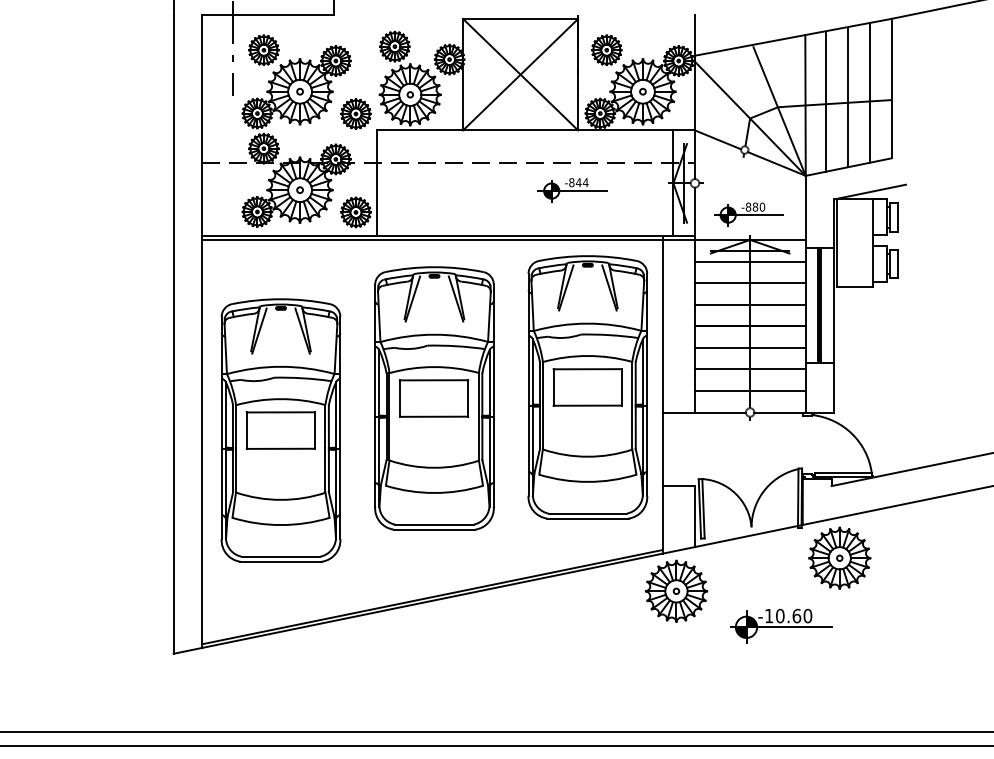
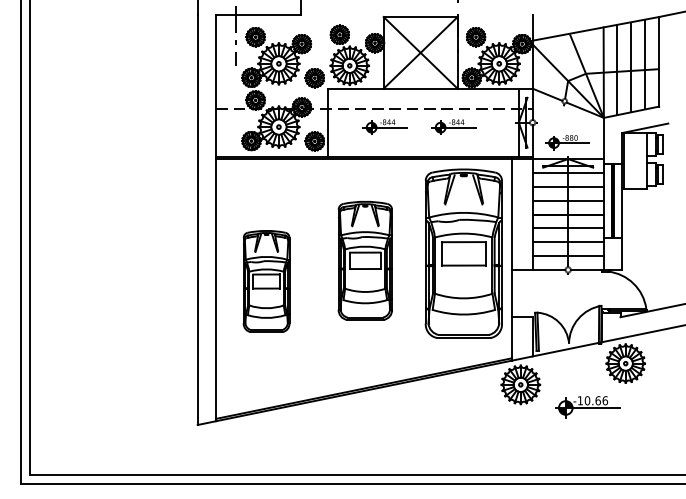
part: (464, 189) -> (384, 126), added
part: (434, 397) -> (365, 260), size x0.7
part: (280, 430) -> (266, 281), size x0.6
text: (808, 615) -> (605, 400), -10.60 -> -10.66

